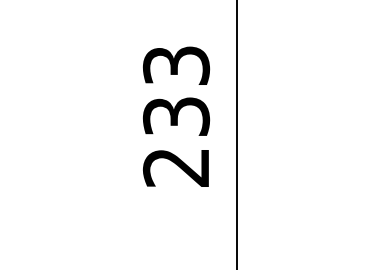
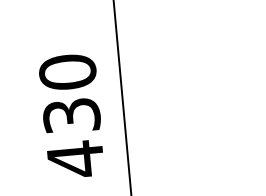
text: (176, 116) -> (71, 115), 233 -> 430

